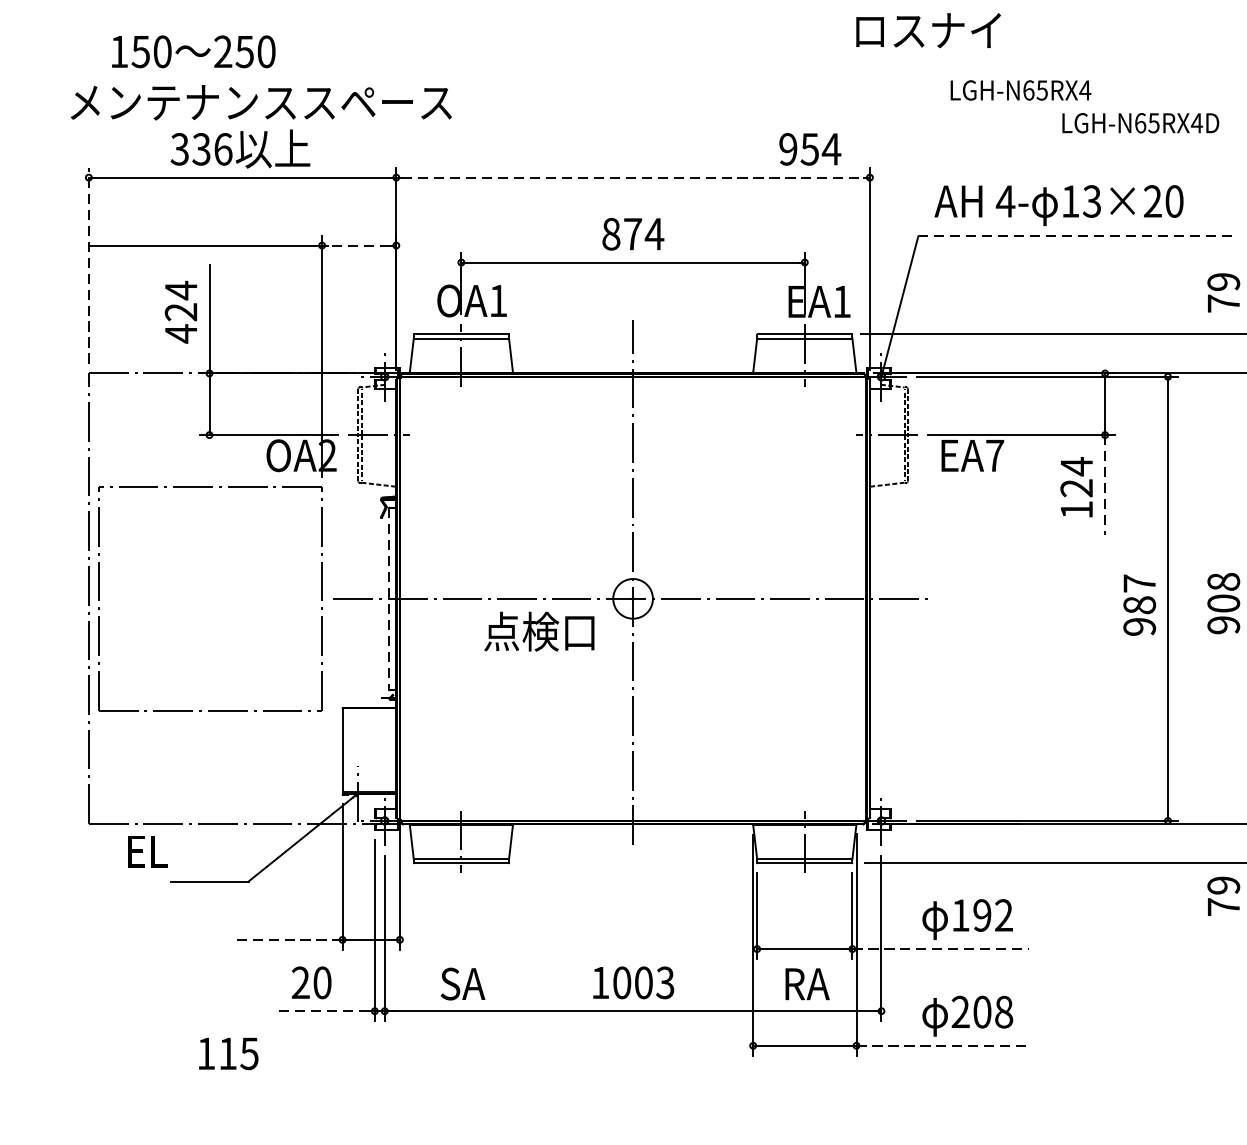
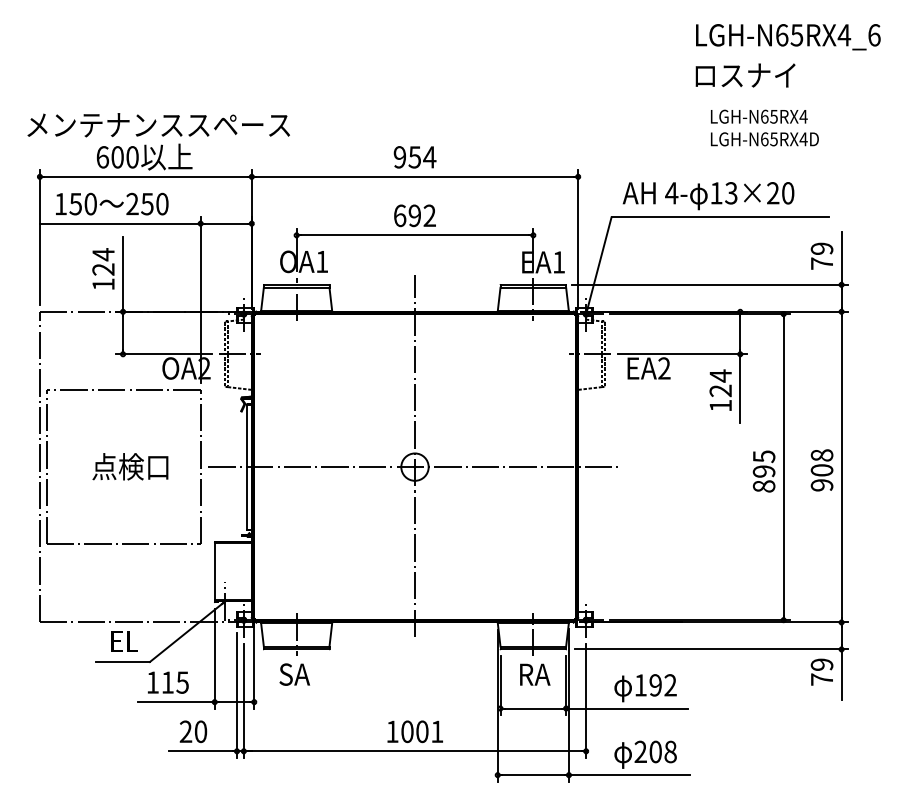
text: (928, 30) -> (745, 75), moved
text: (194, 50) -> (112, 203), moved
text: (1021, 90) -> (759, 116), moved
text: (201, 149) -> (117, 157), 336 -> 600
text: (809, 149) -> (414, 157), moved
line: (633, 177) -> (415, 176), dashed -> solid
text: (632, 233) -> (414, 215), 874 -> 692
line: (1076, 236) -> (720, 217), dashed -> solid
line: (358, 245) -> (225, 223), dashed -> solid
line: (88, 265) -> (39, 237), dashed -> solid
text: (181, 333) -> (103, 284), 424 -> 124
text: (995, 455) -> (664, 368), EA7 -> EA2
line: (1105, 484) -> (740, 388), dashed -> solid
line: (388, 599) -> (246, 467), dashed -> solid
text: (1138, 605) -> (763, 471), 987 -> 895
text: (539, 631) -> (130, 466), moved
text: (147, 851) -> (124, 641), moved
line: (287, 940) -> (176, 702), dashed -> solid
line: (941, 949) -> (627, 708), dashed -> solid
text: (665, 982) -> (437, 731), 1003 -> 1001
text: (462, 983) -> (294, 674), moved
text: (807, 983) -> (535, 674), moved
line: (321, 1011) -> (200, 751), dashed -> solid
line: (944, 1046) -> (629, 775), dashed -> solid
text: (227, 1053) -> (167, 682), moved

